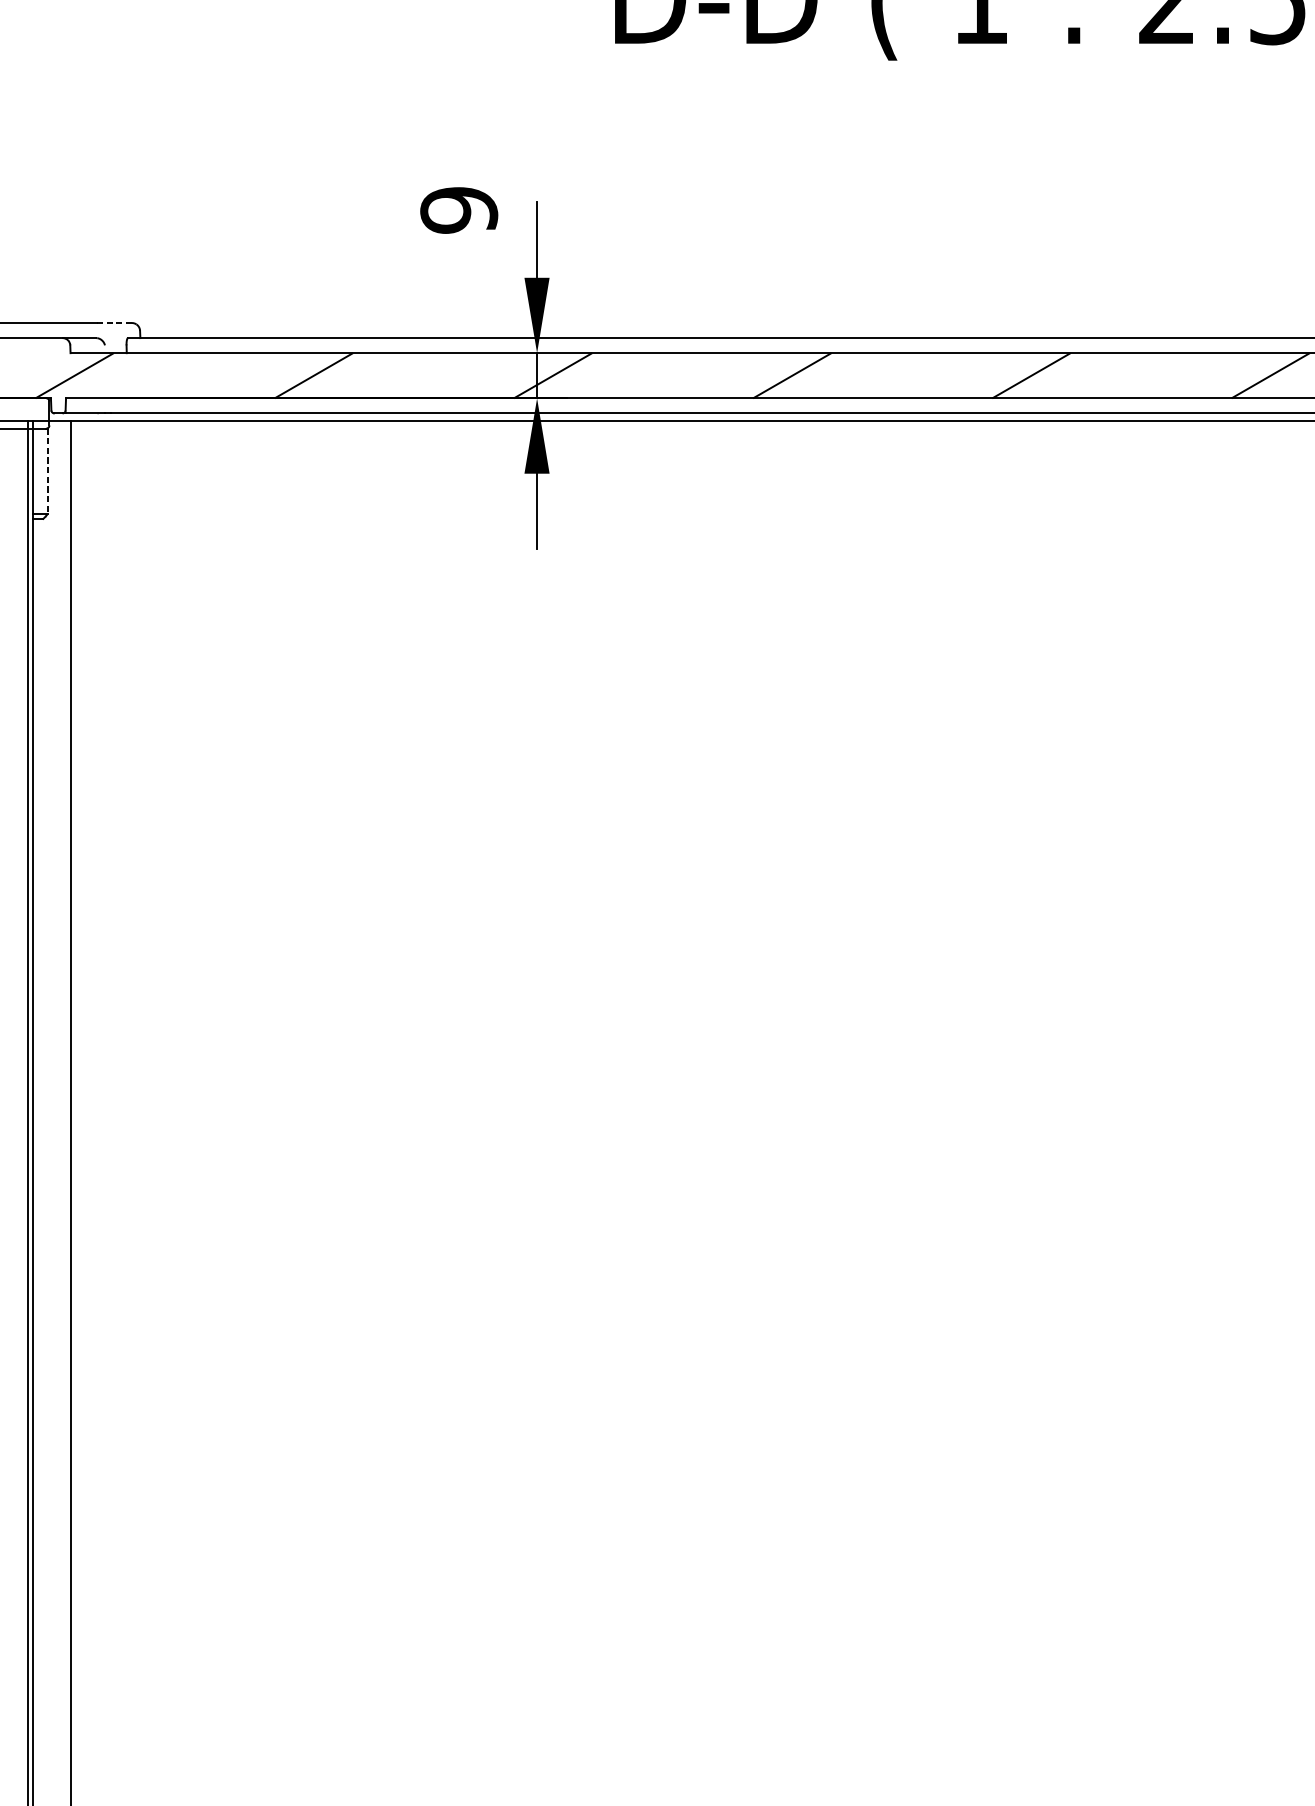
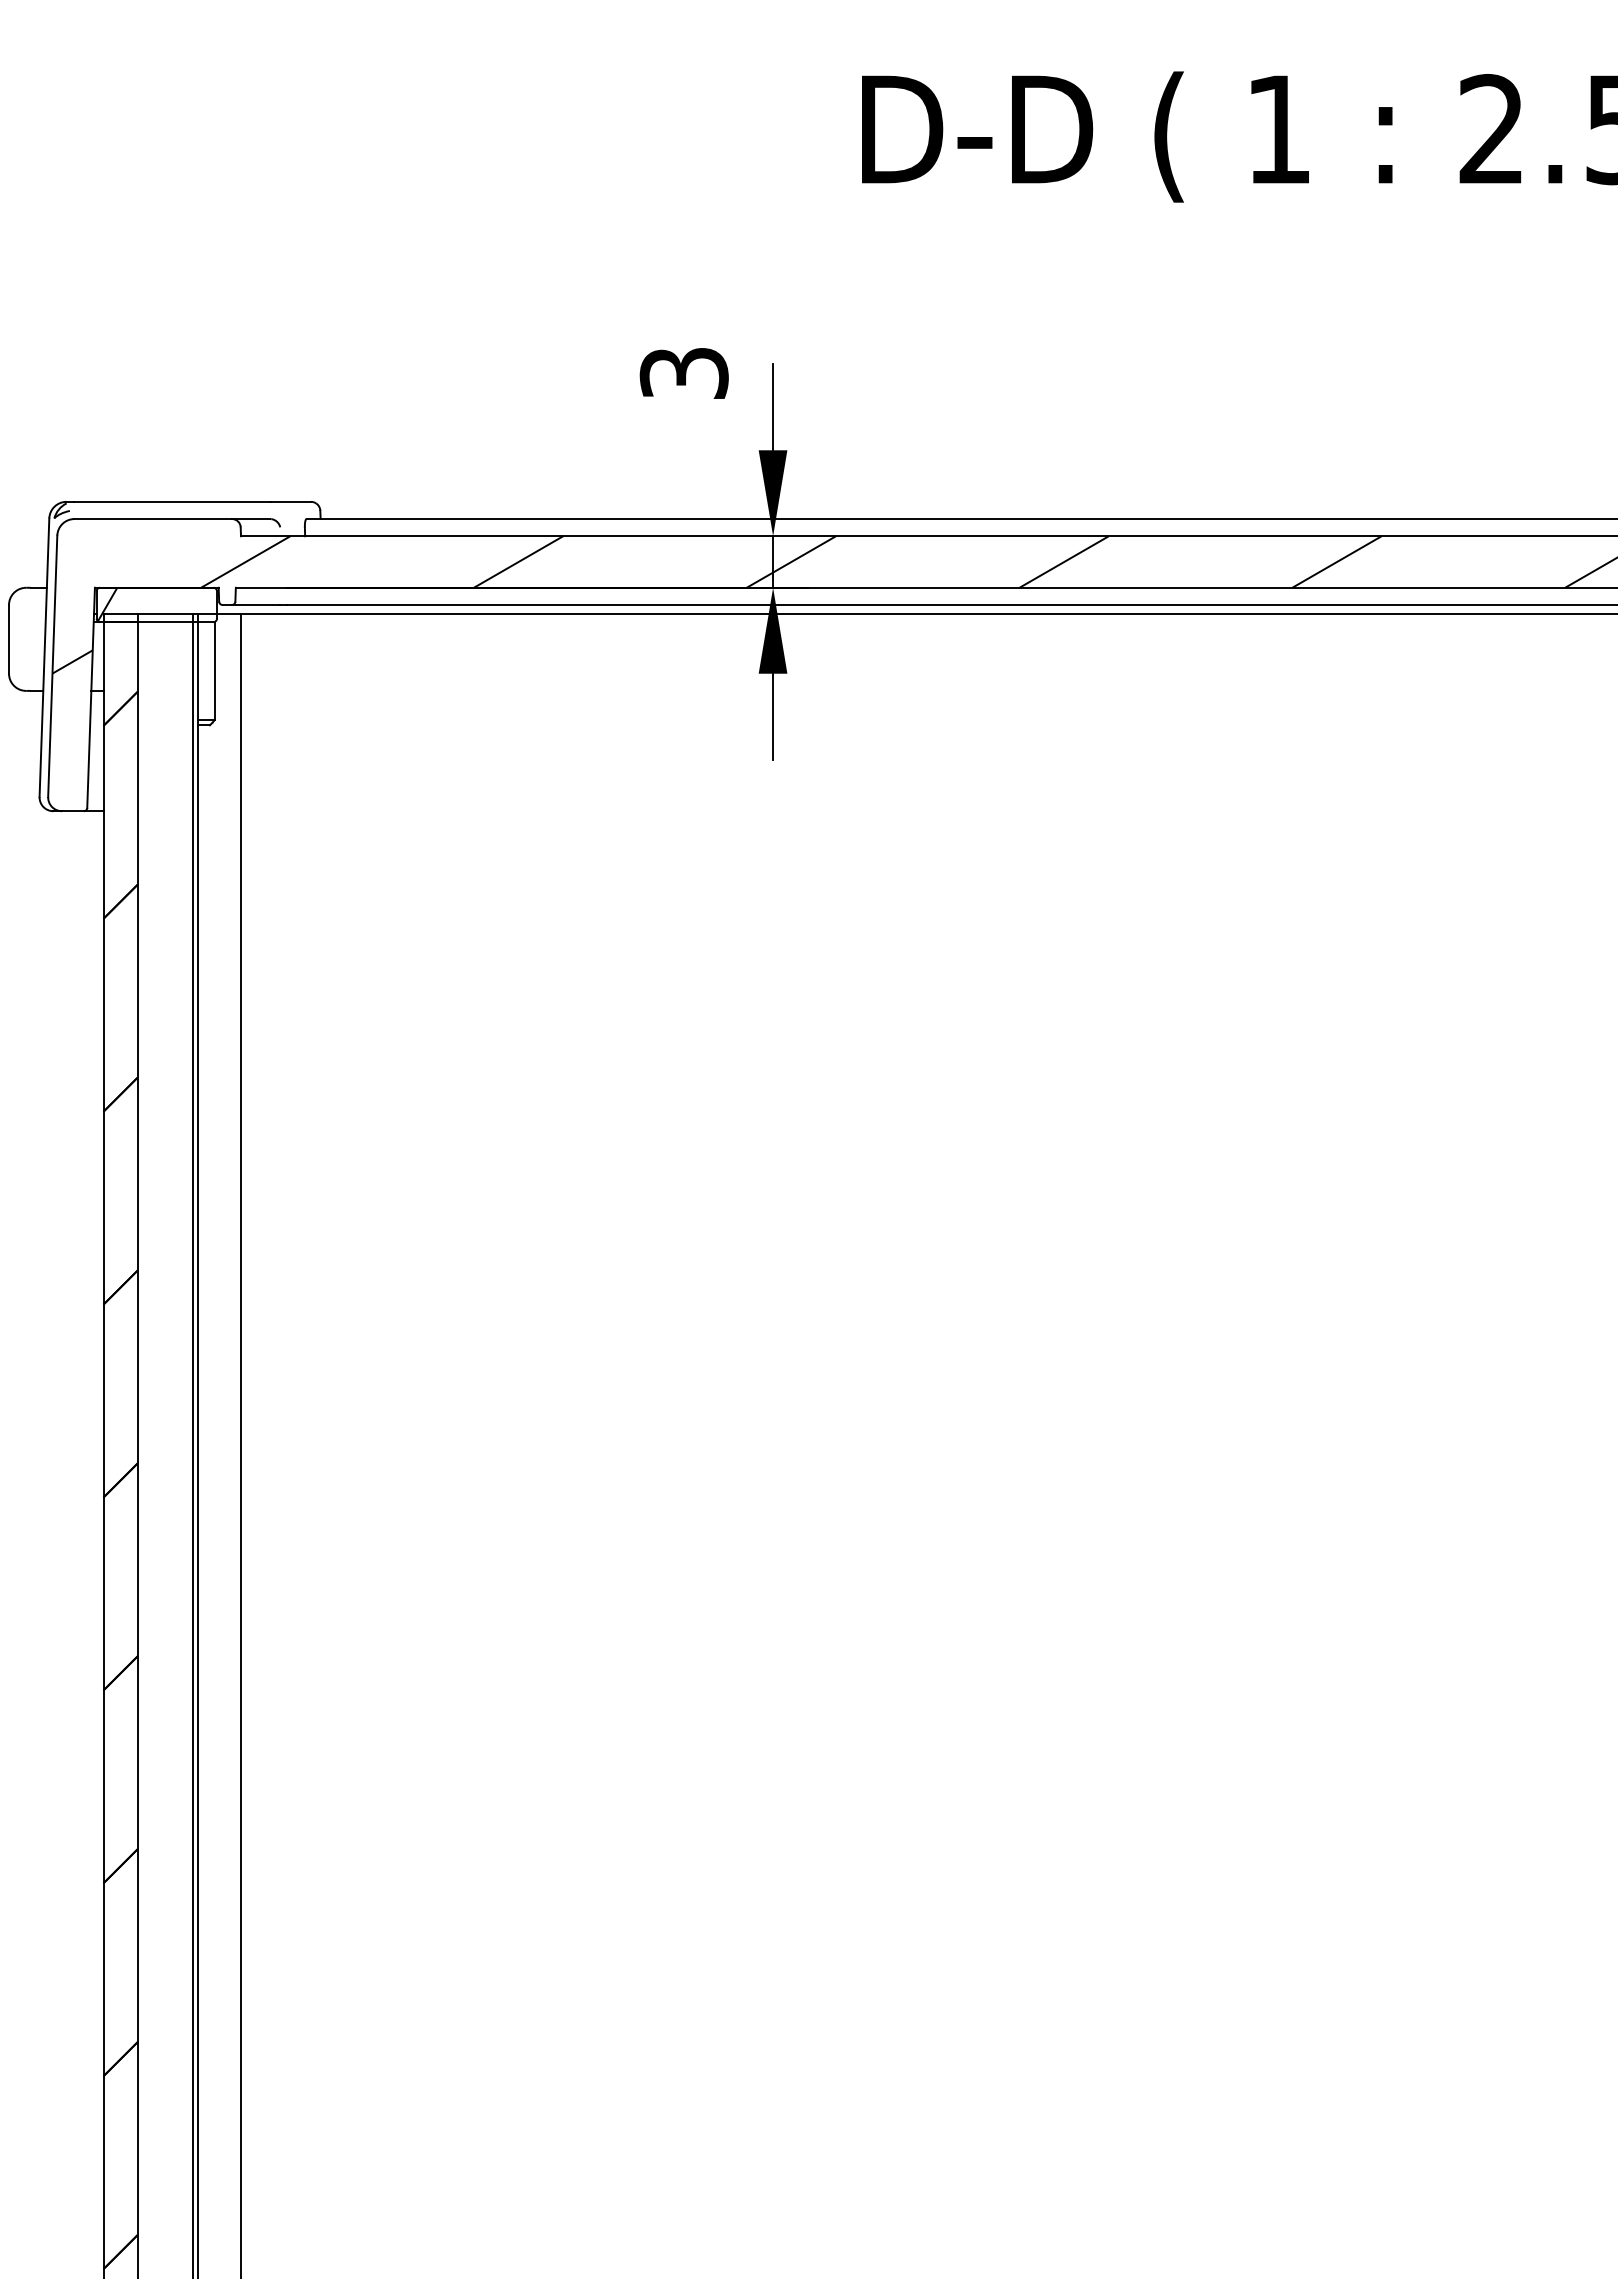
text: (458, 210) -> (683, 373), 9 -> 3
line: (114, 322) -> (291, 501), dashed -> solid
line: (47, 471) -> (214, 671), dashed -> solid

